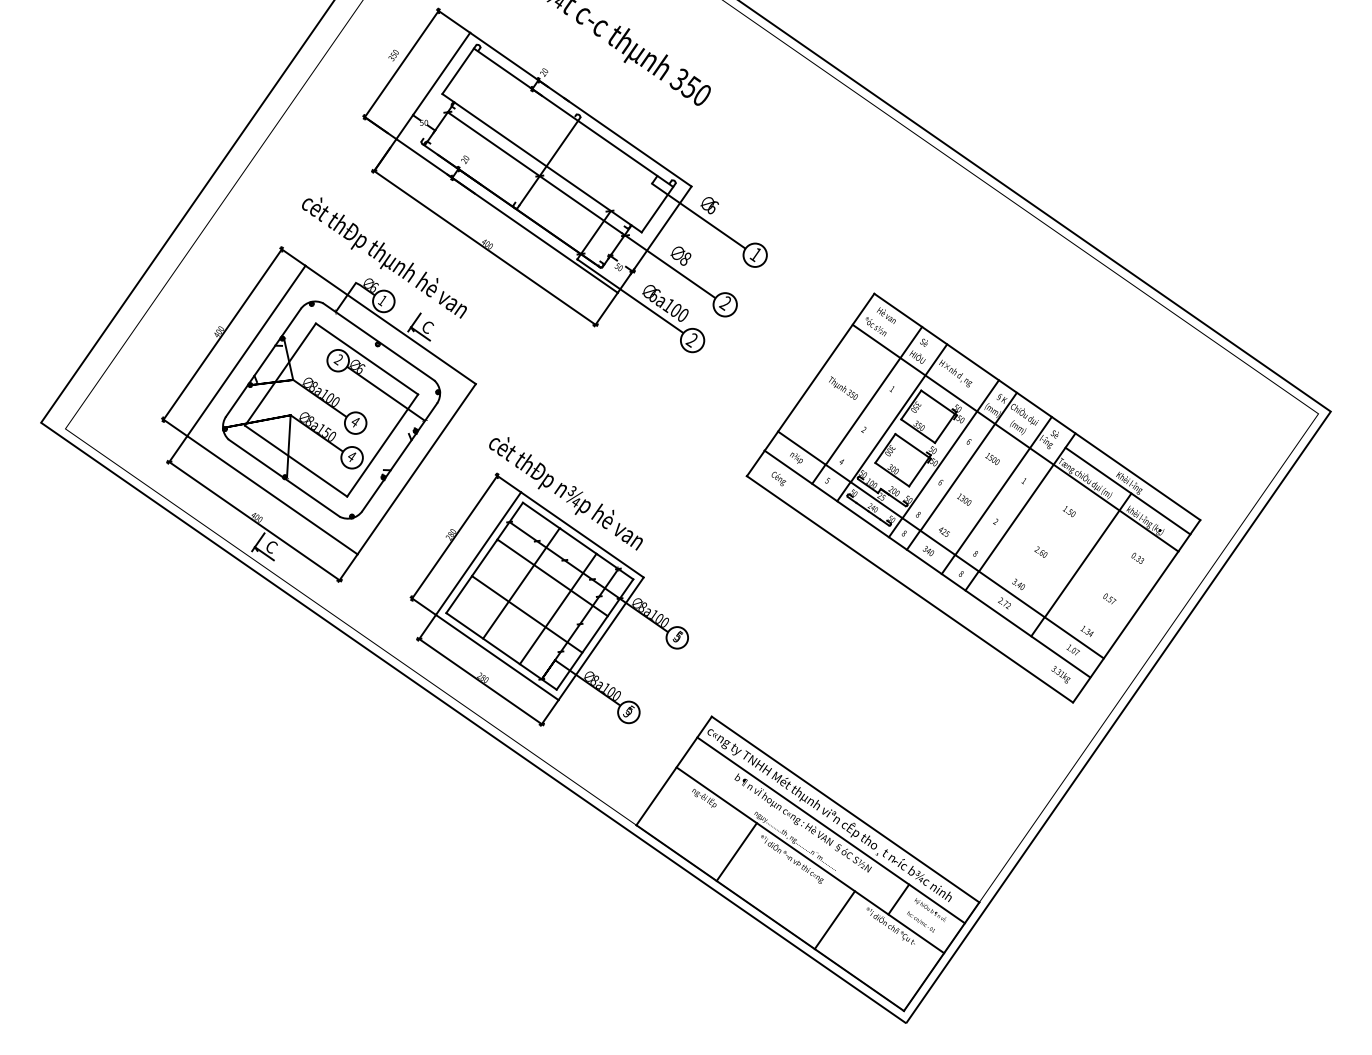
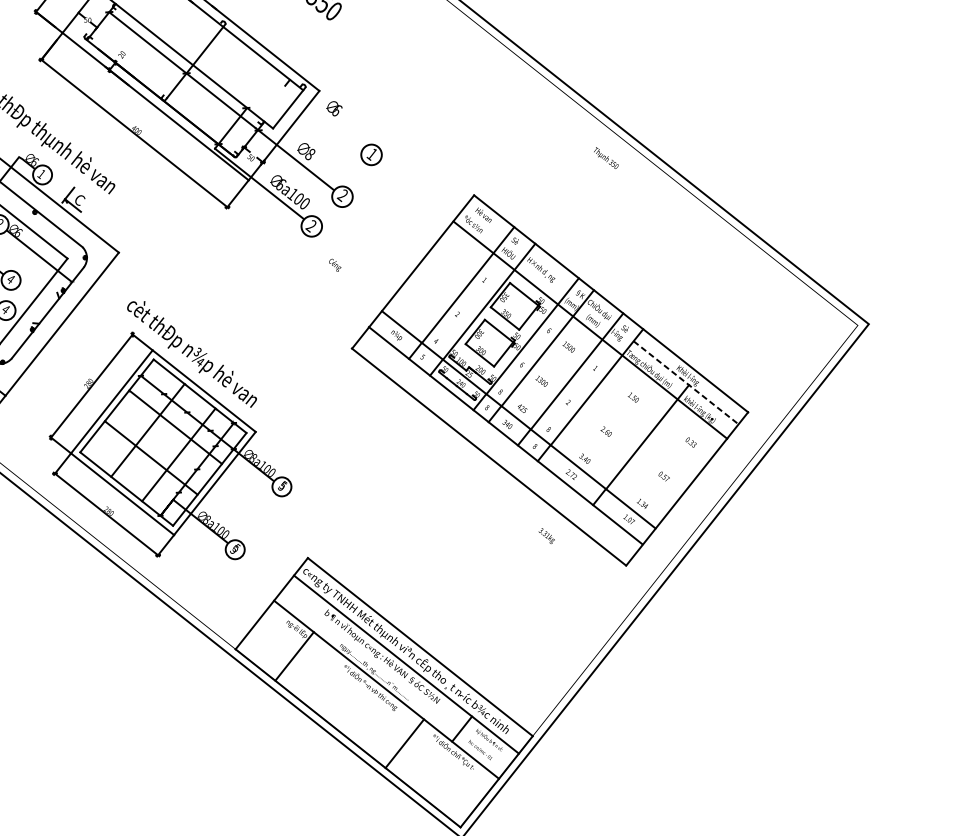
line: (698, 215) -> (323, 116), removed
text: (843, 387) -> (606, 157), moved
text: (778, 478) -> (334, 264), moved
line: (1128, 491) -> (686, 383), solid -> dashed
text: (1060, 674) -> (546, 535), moved
line: (736, 852) -> (294, 656), moved

